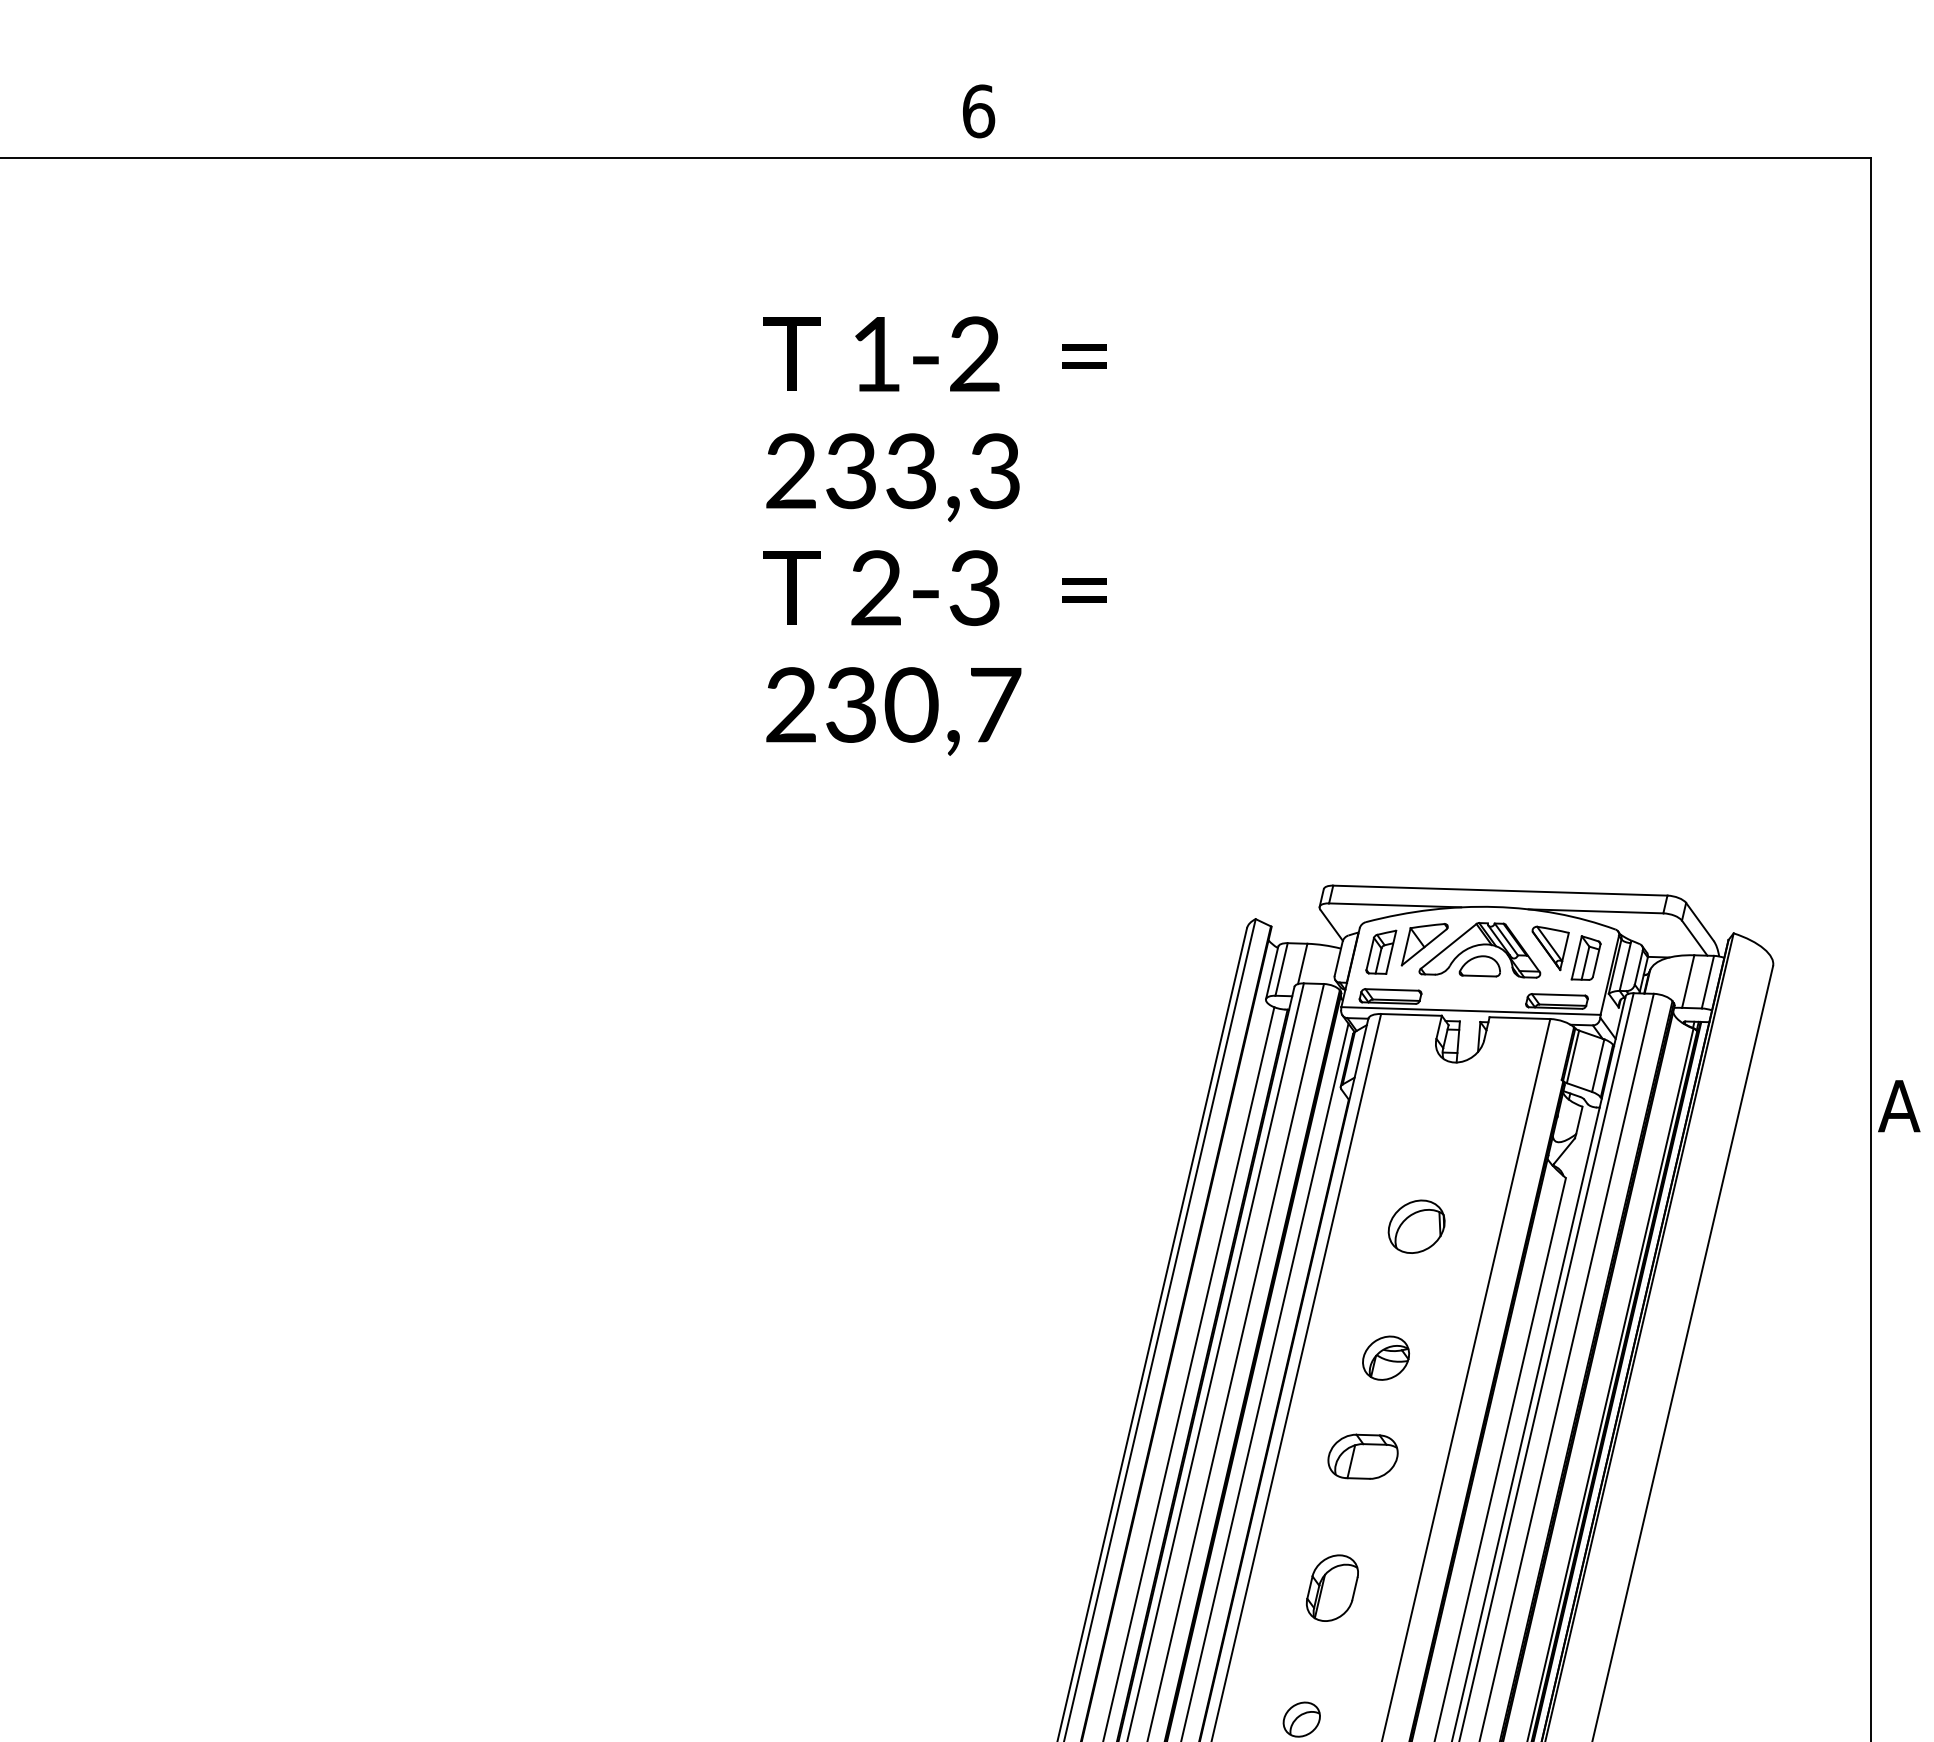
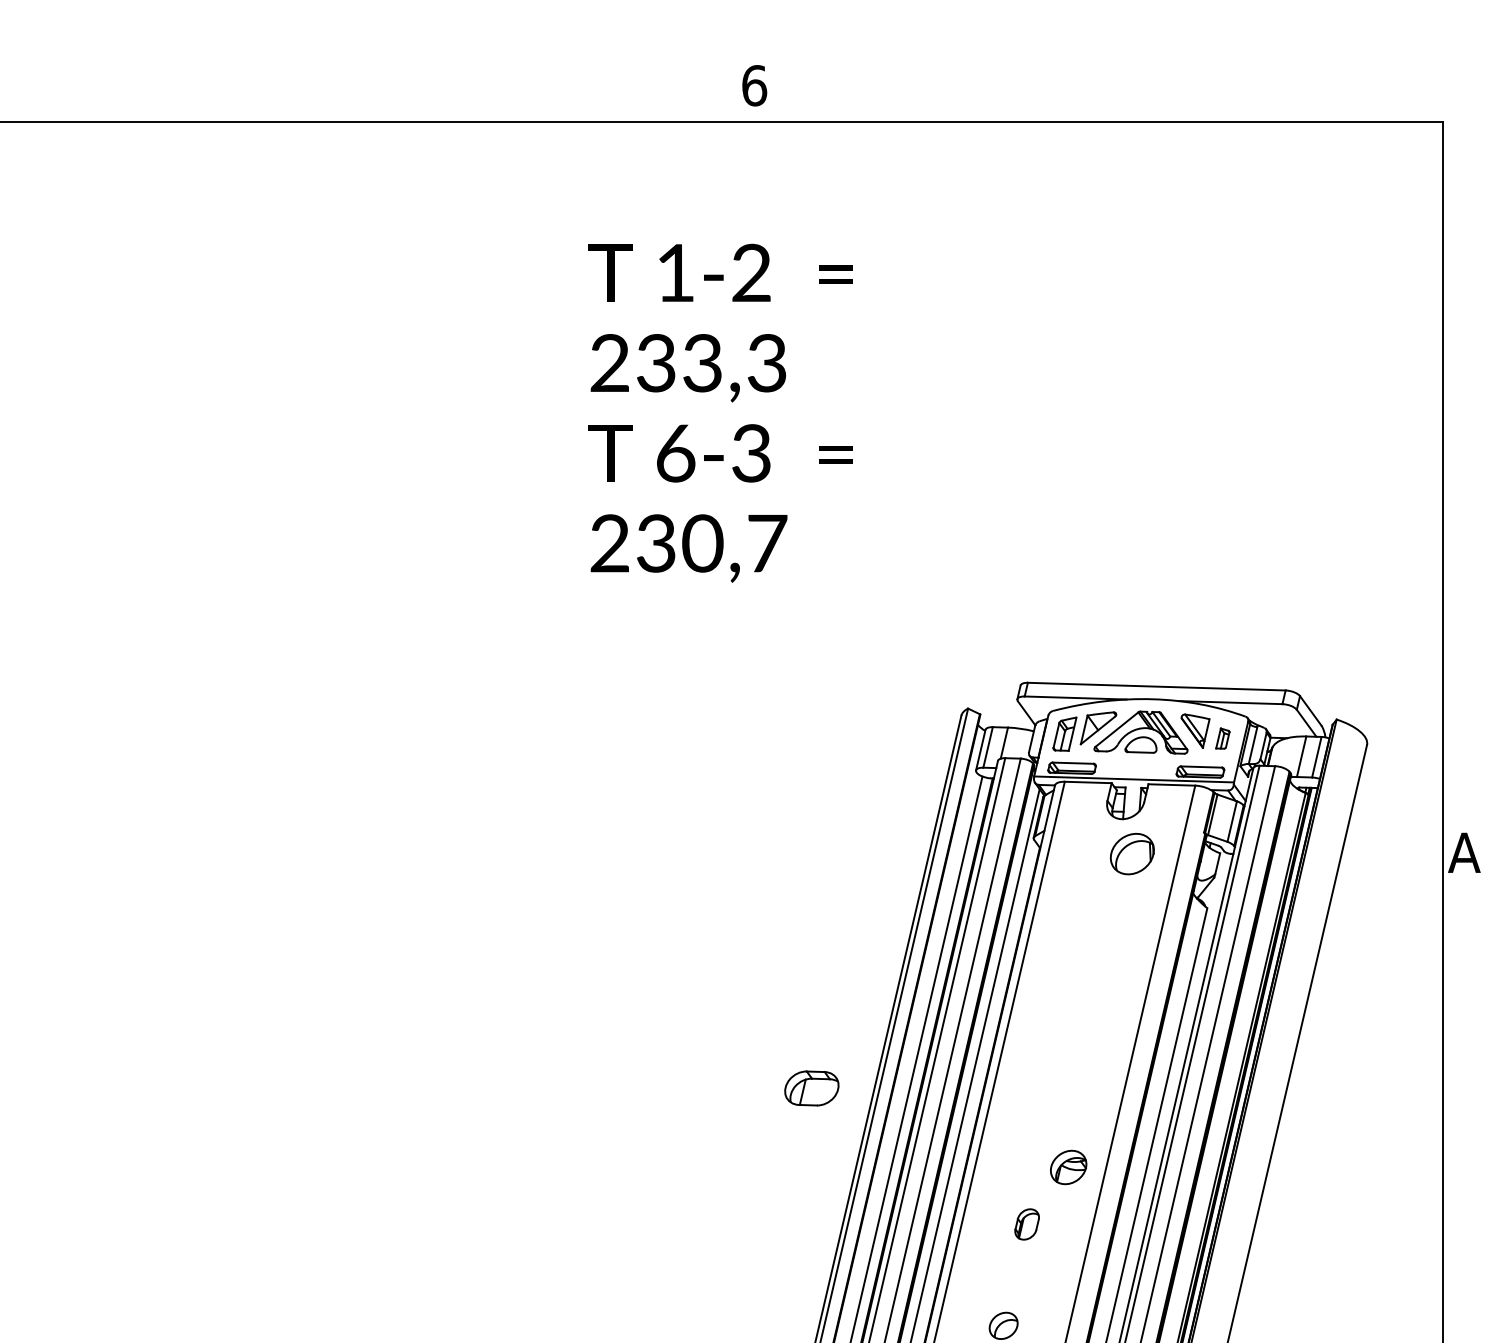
text: (876, 588) -> (675, 453), 2-3 -> 6-3
part: (1585, 957) -> (1222, 738), size x0.6
part: (1416, 1226) -> (1132, 853), moved
part: (1385, 1357) -> (1068, 1166), moved
part: (1362, 1456) -> (811, 1088), moved
part: (1331, 1587) -> (1026, 1223), size x0.6

